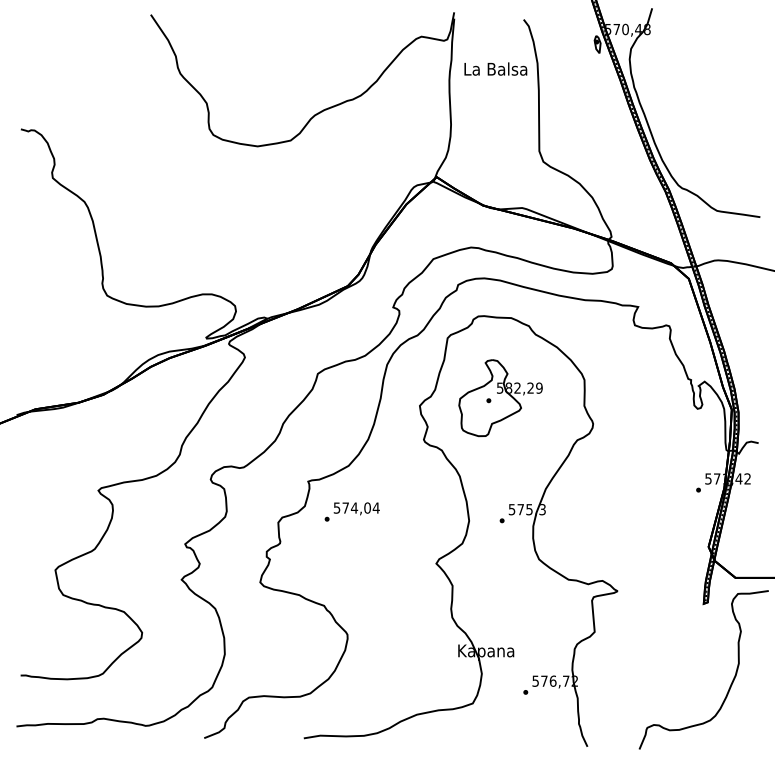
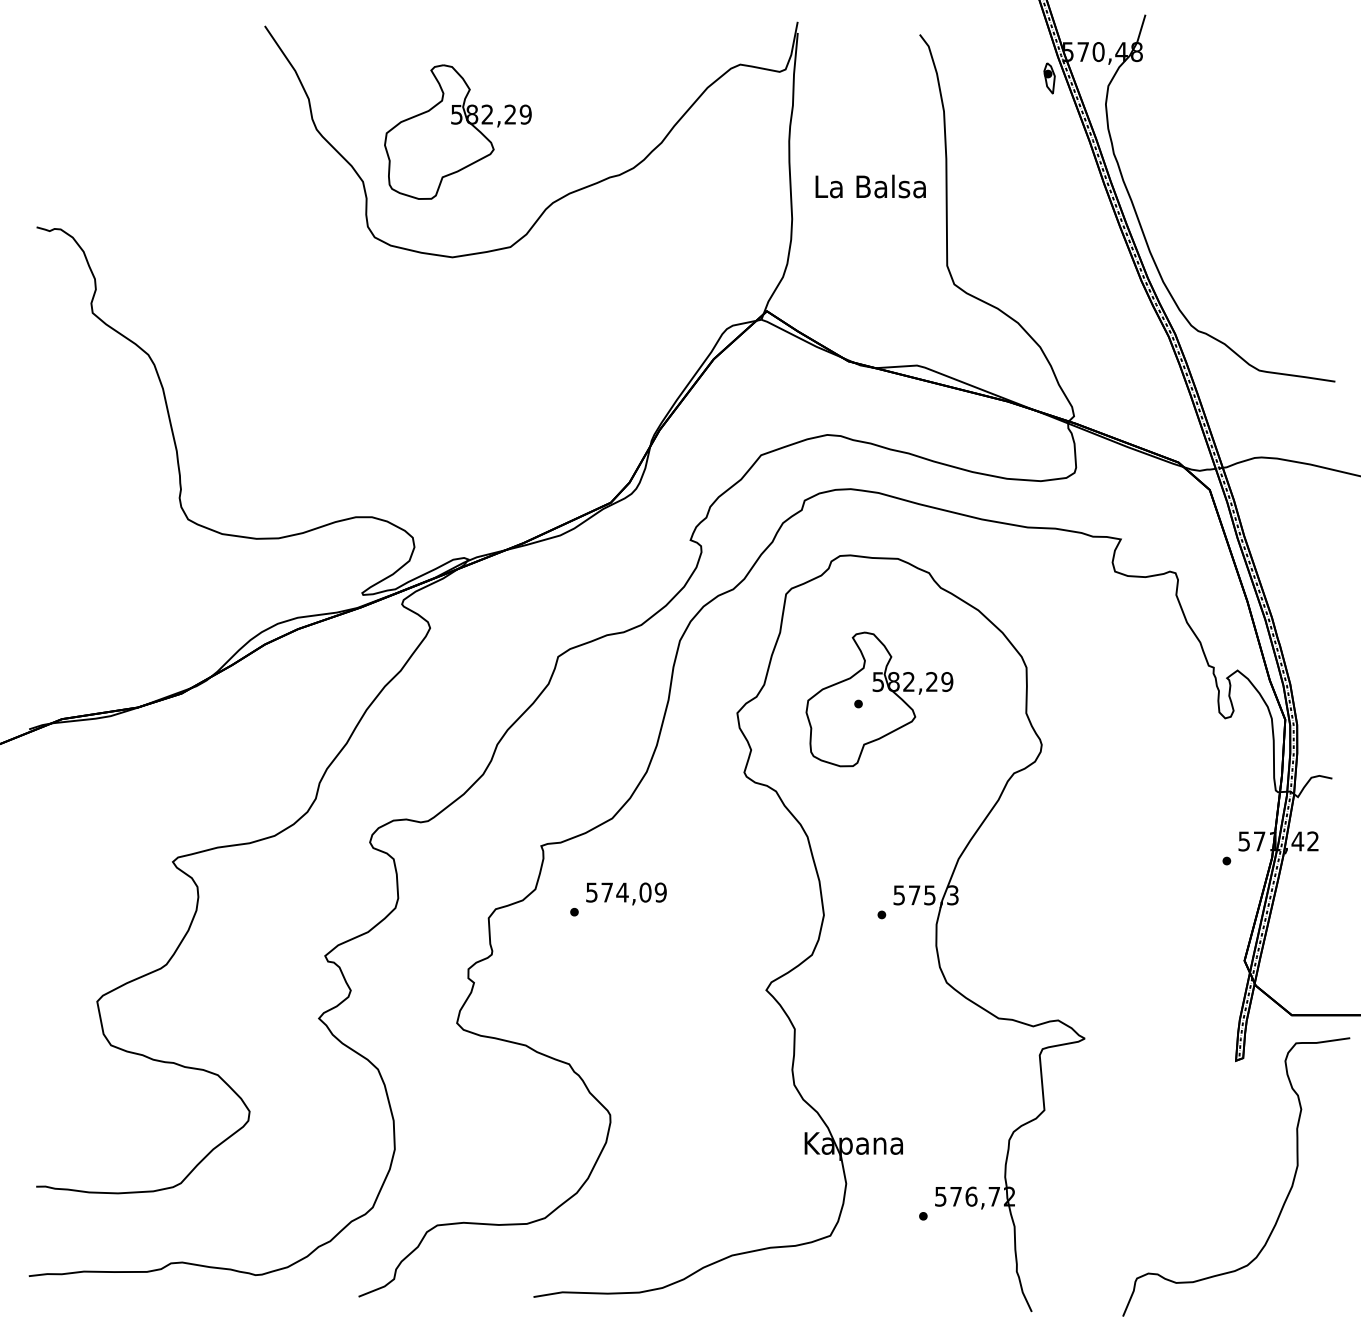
text: (495, 68) -> (870, 185), moved
part: (260, 75) -> (457, 132), added
text: (375, 507) -> (659, 891), 574,04 -> 574,09

